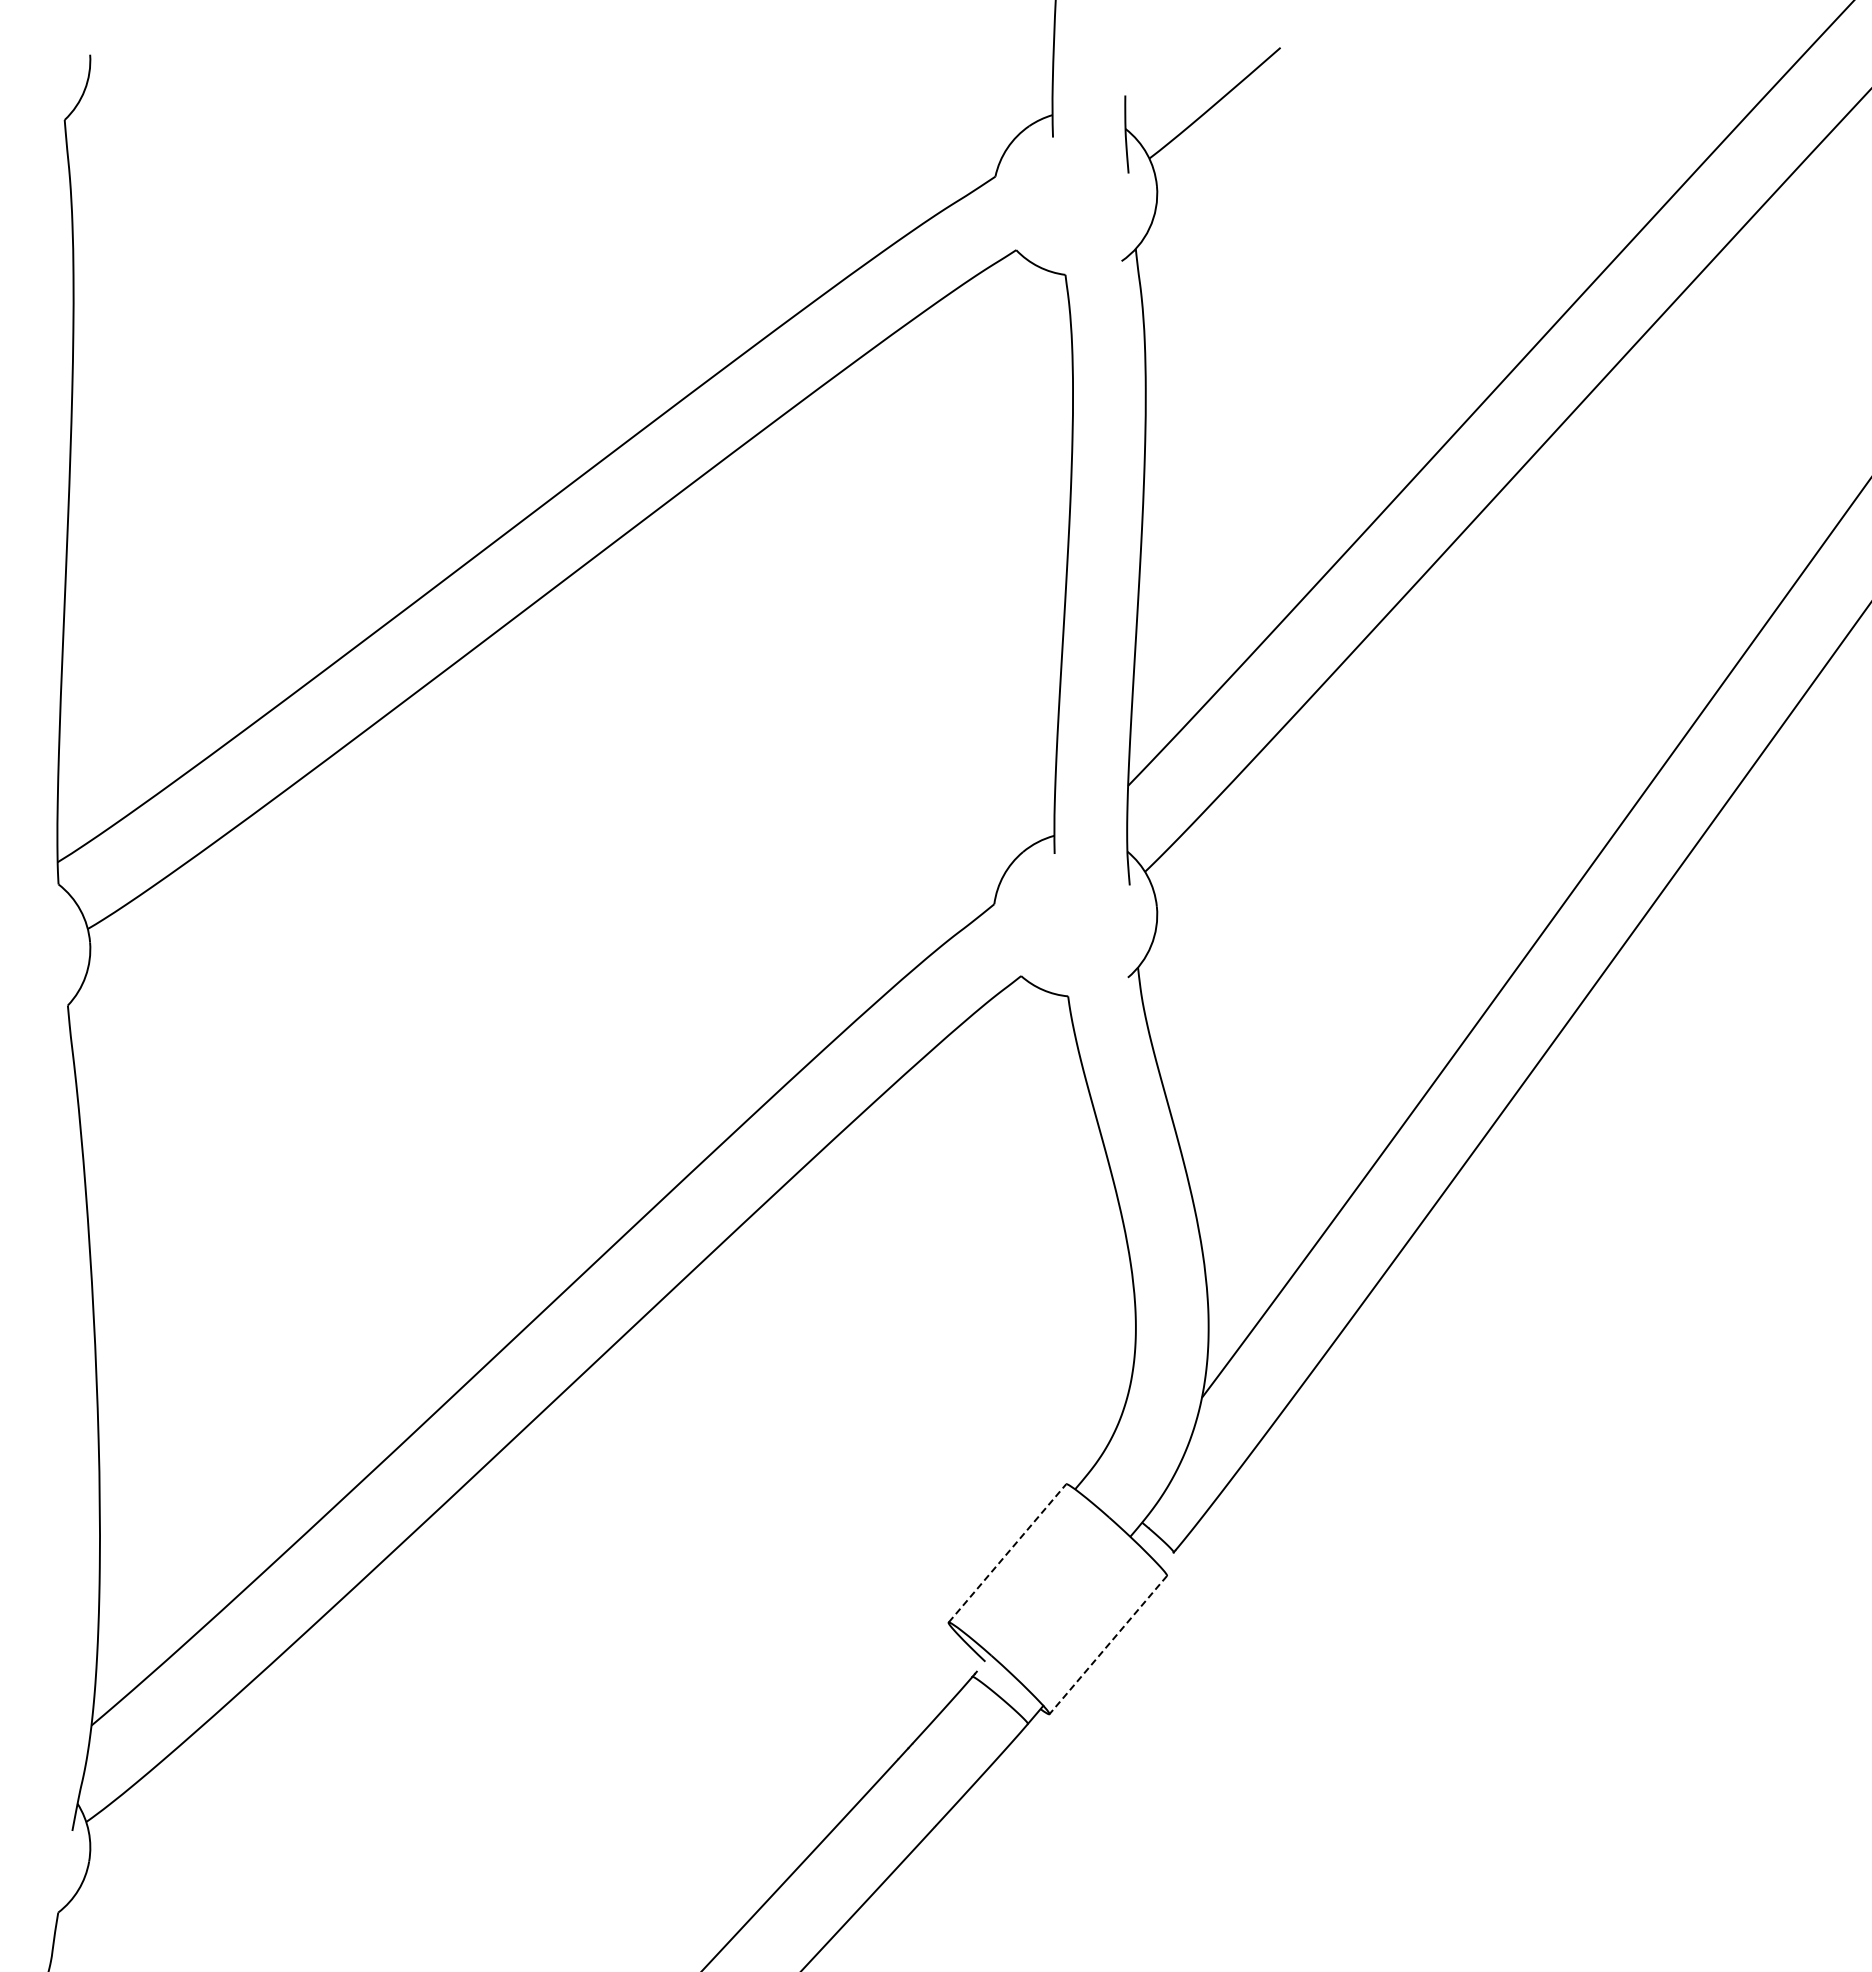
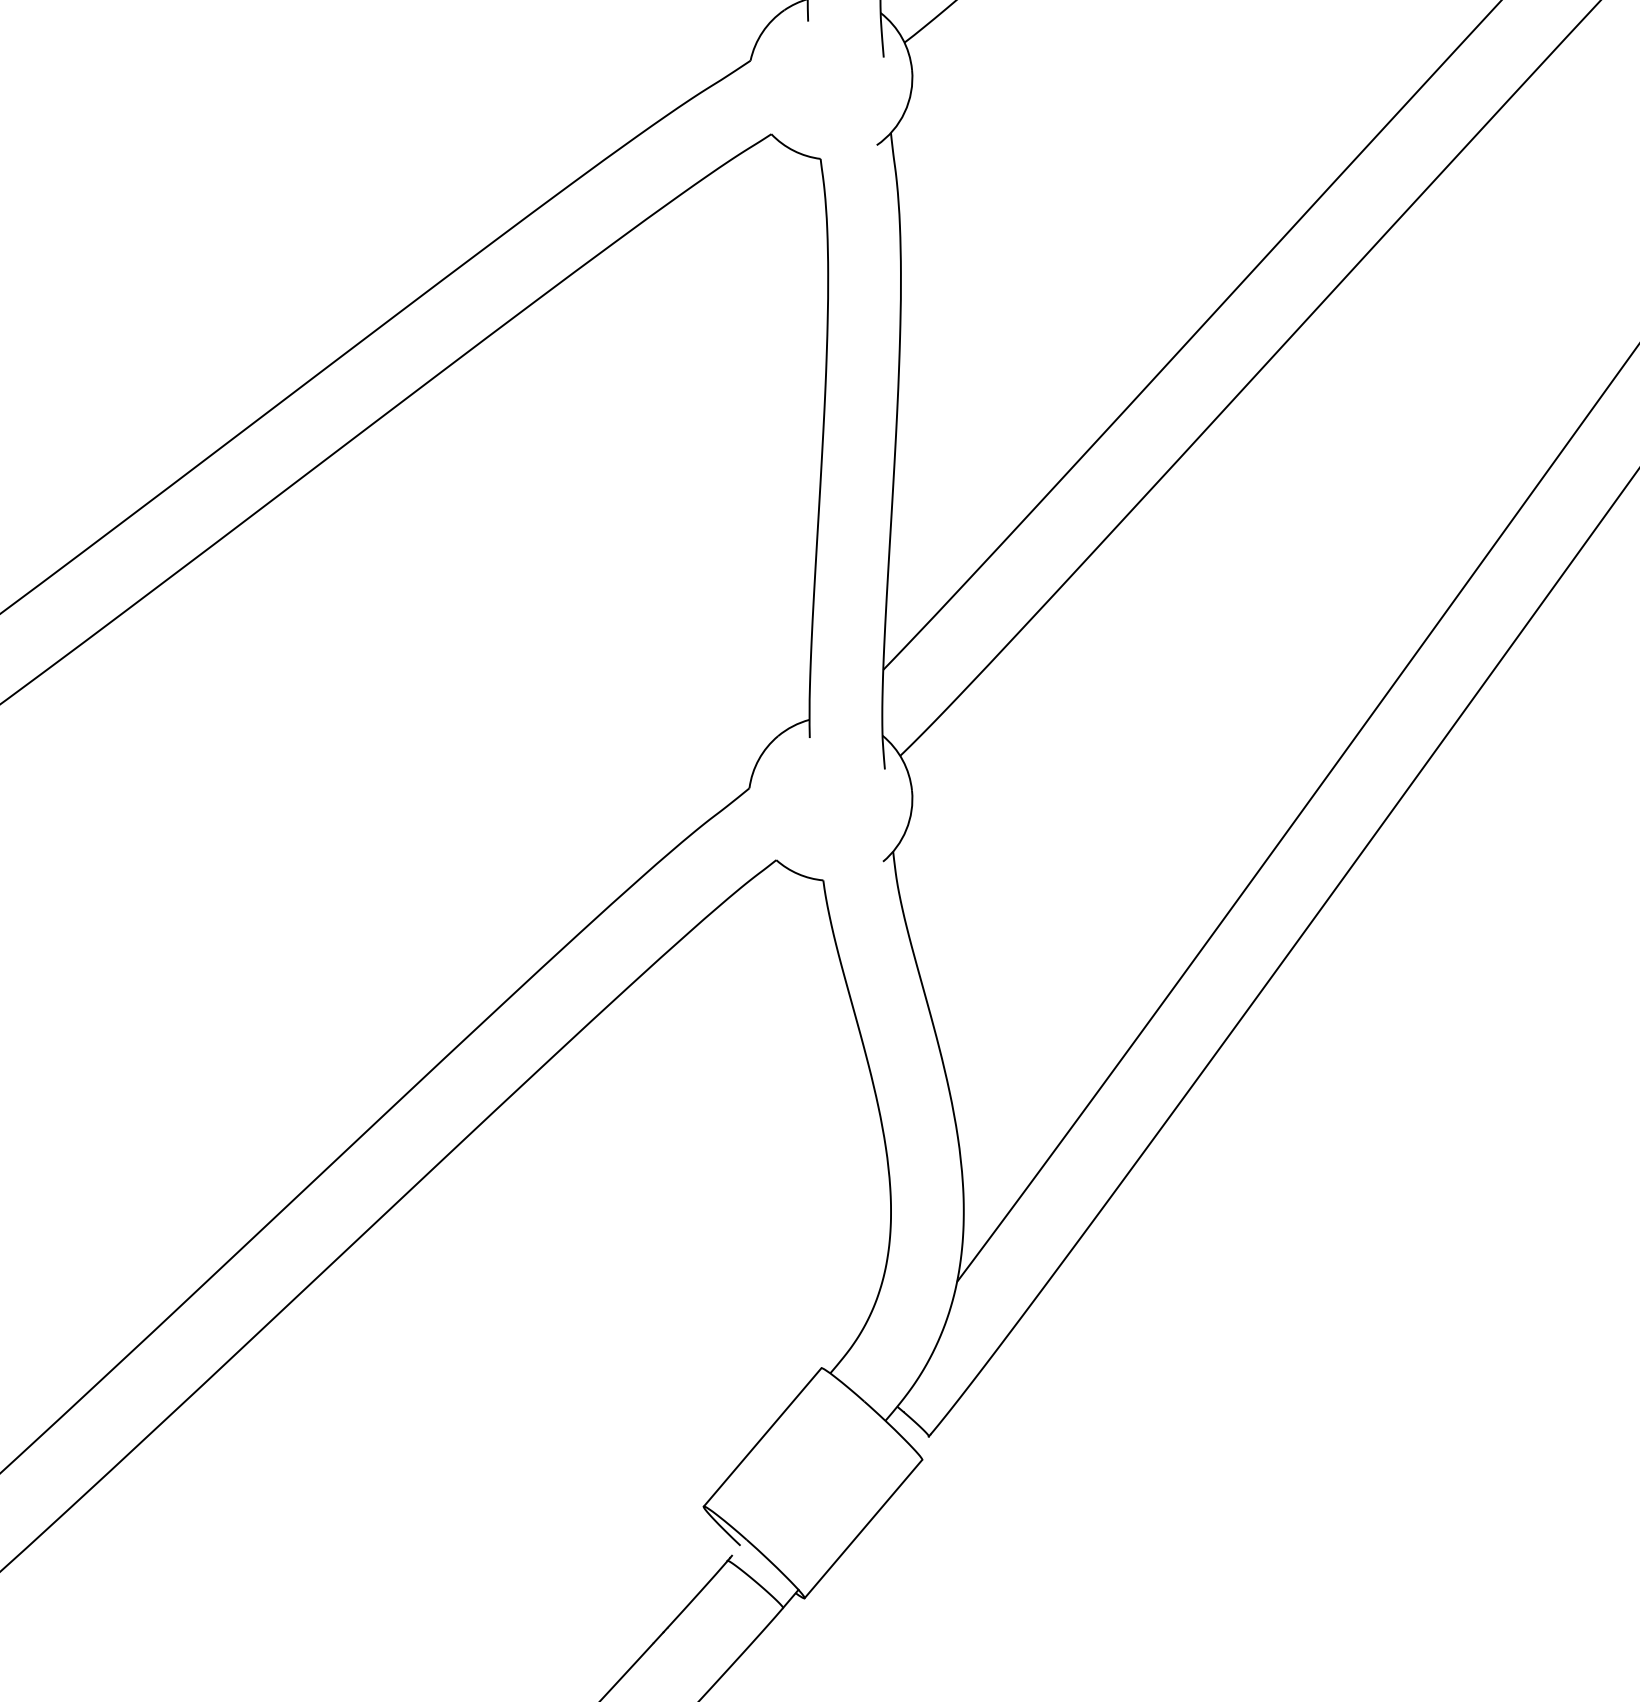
line: (1007, 1553) -> (762, 1437), dashed -> solid
line: (1108, 1645) -> (863, 1529), dashed -> solid

